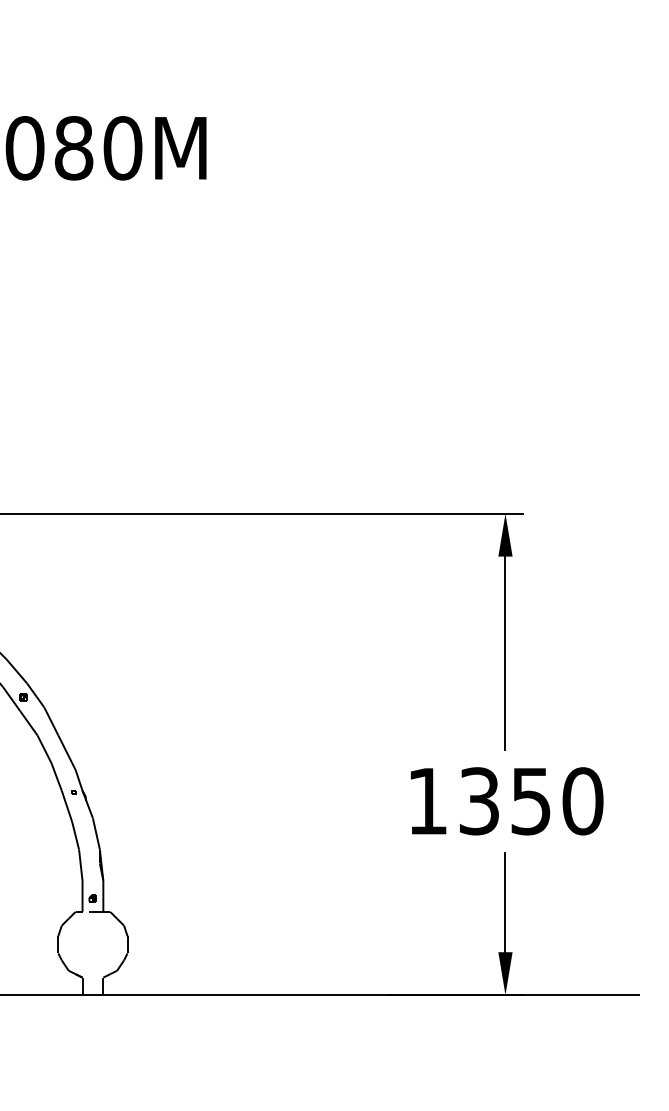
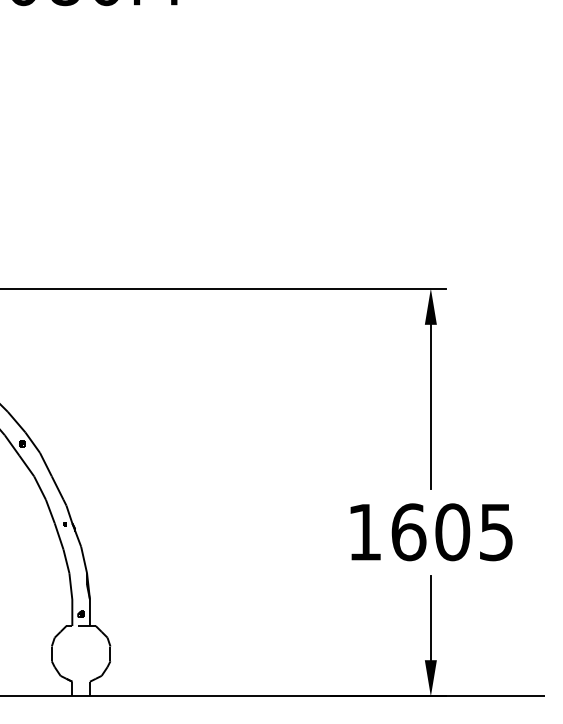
text: (531, 801) -> (452, 532), 1350 -> 1605

